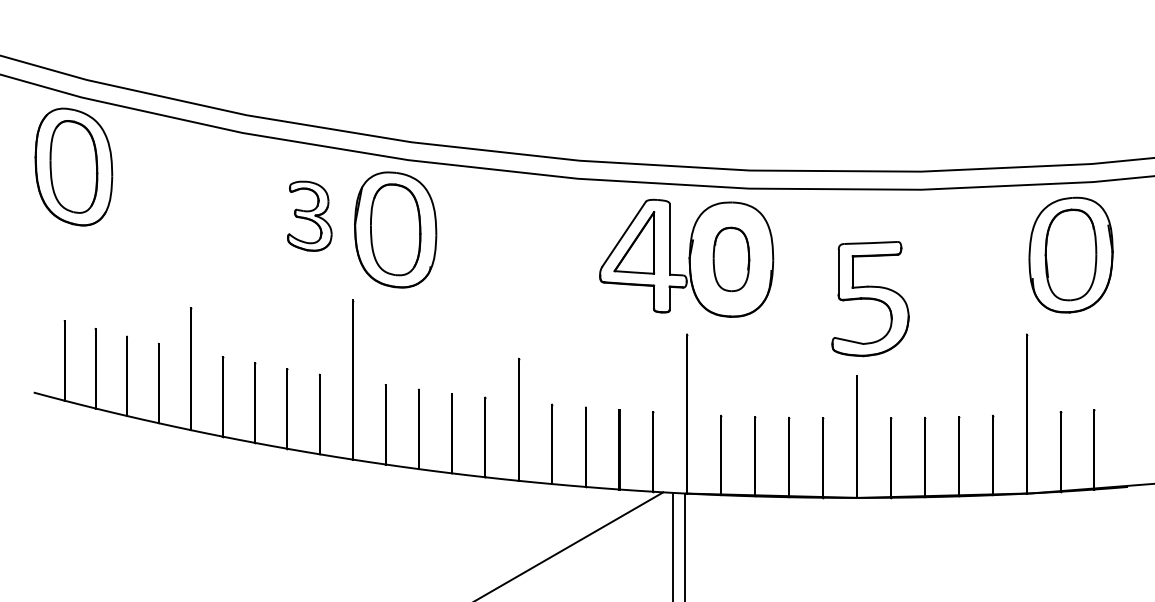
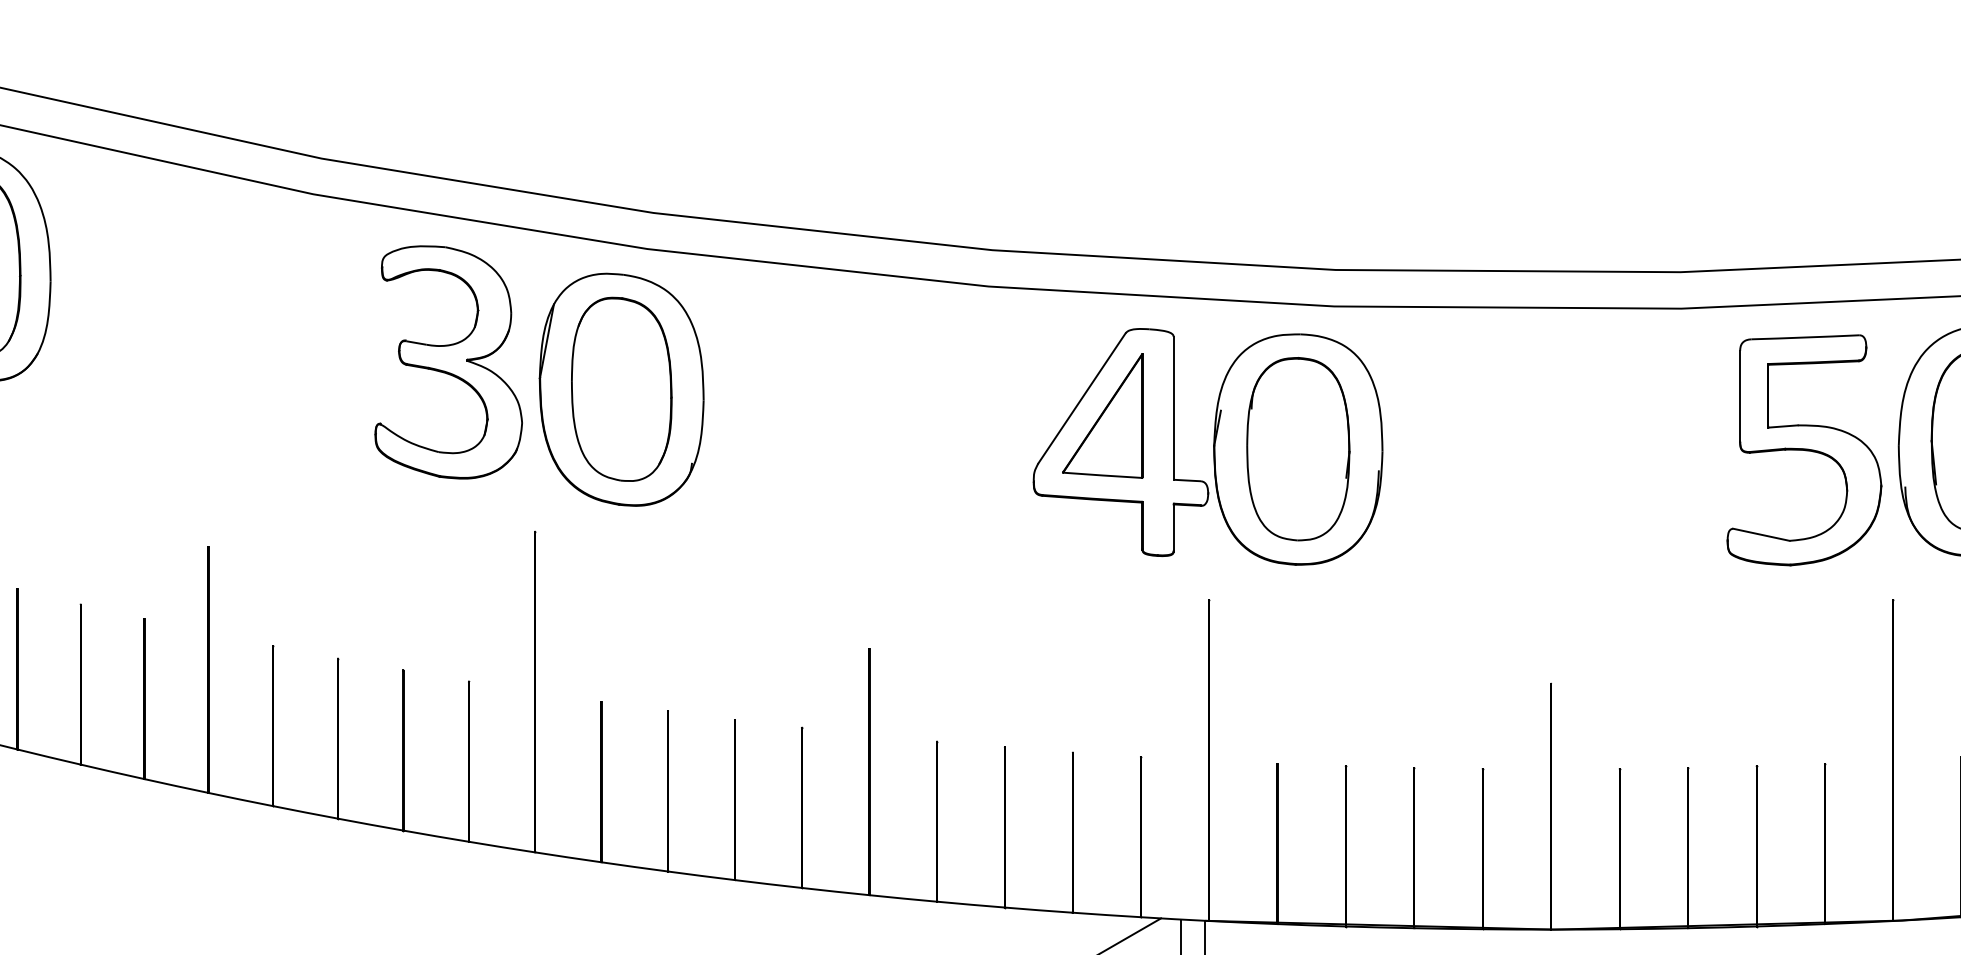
part: (309, 215) -> (448, 360), size x1.67
part: (731, 259) -> (1298, 449), size x1.43
part: (870, 299) -> (1804, 451), moved

